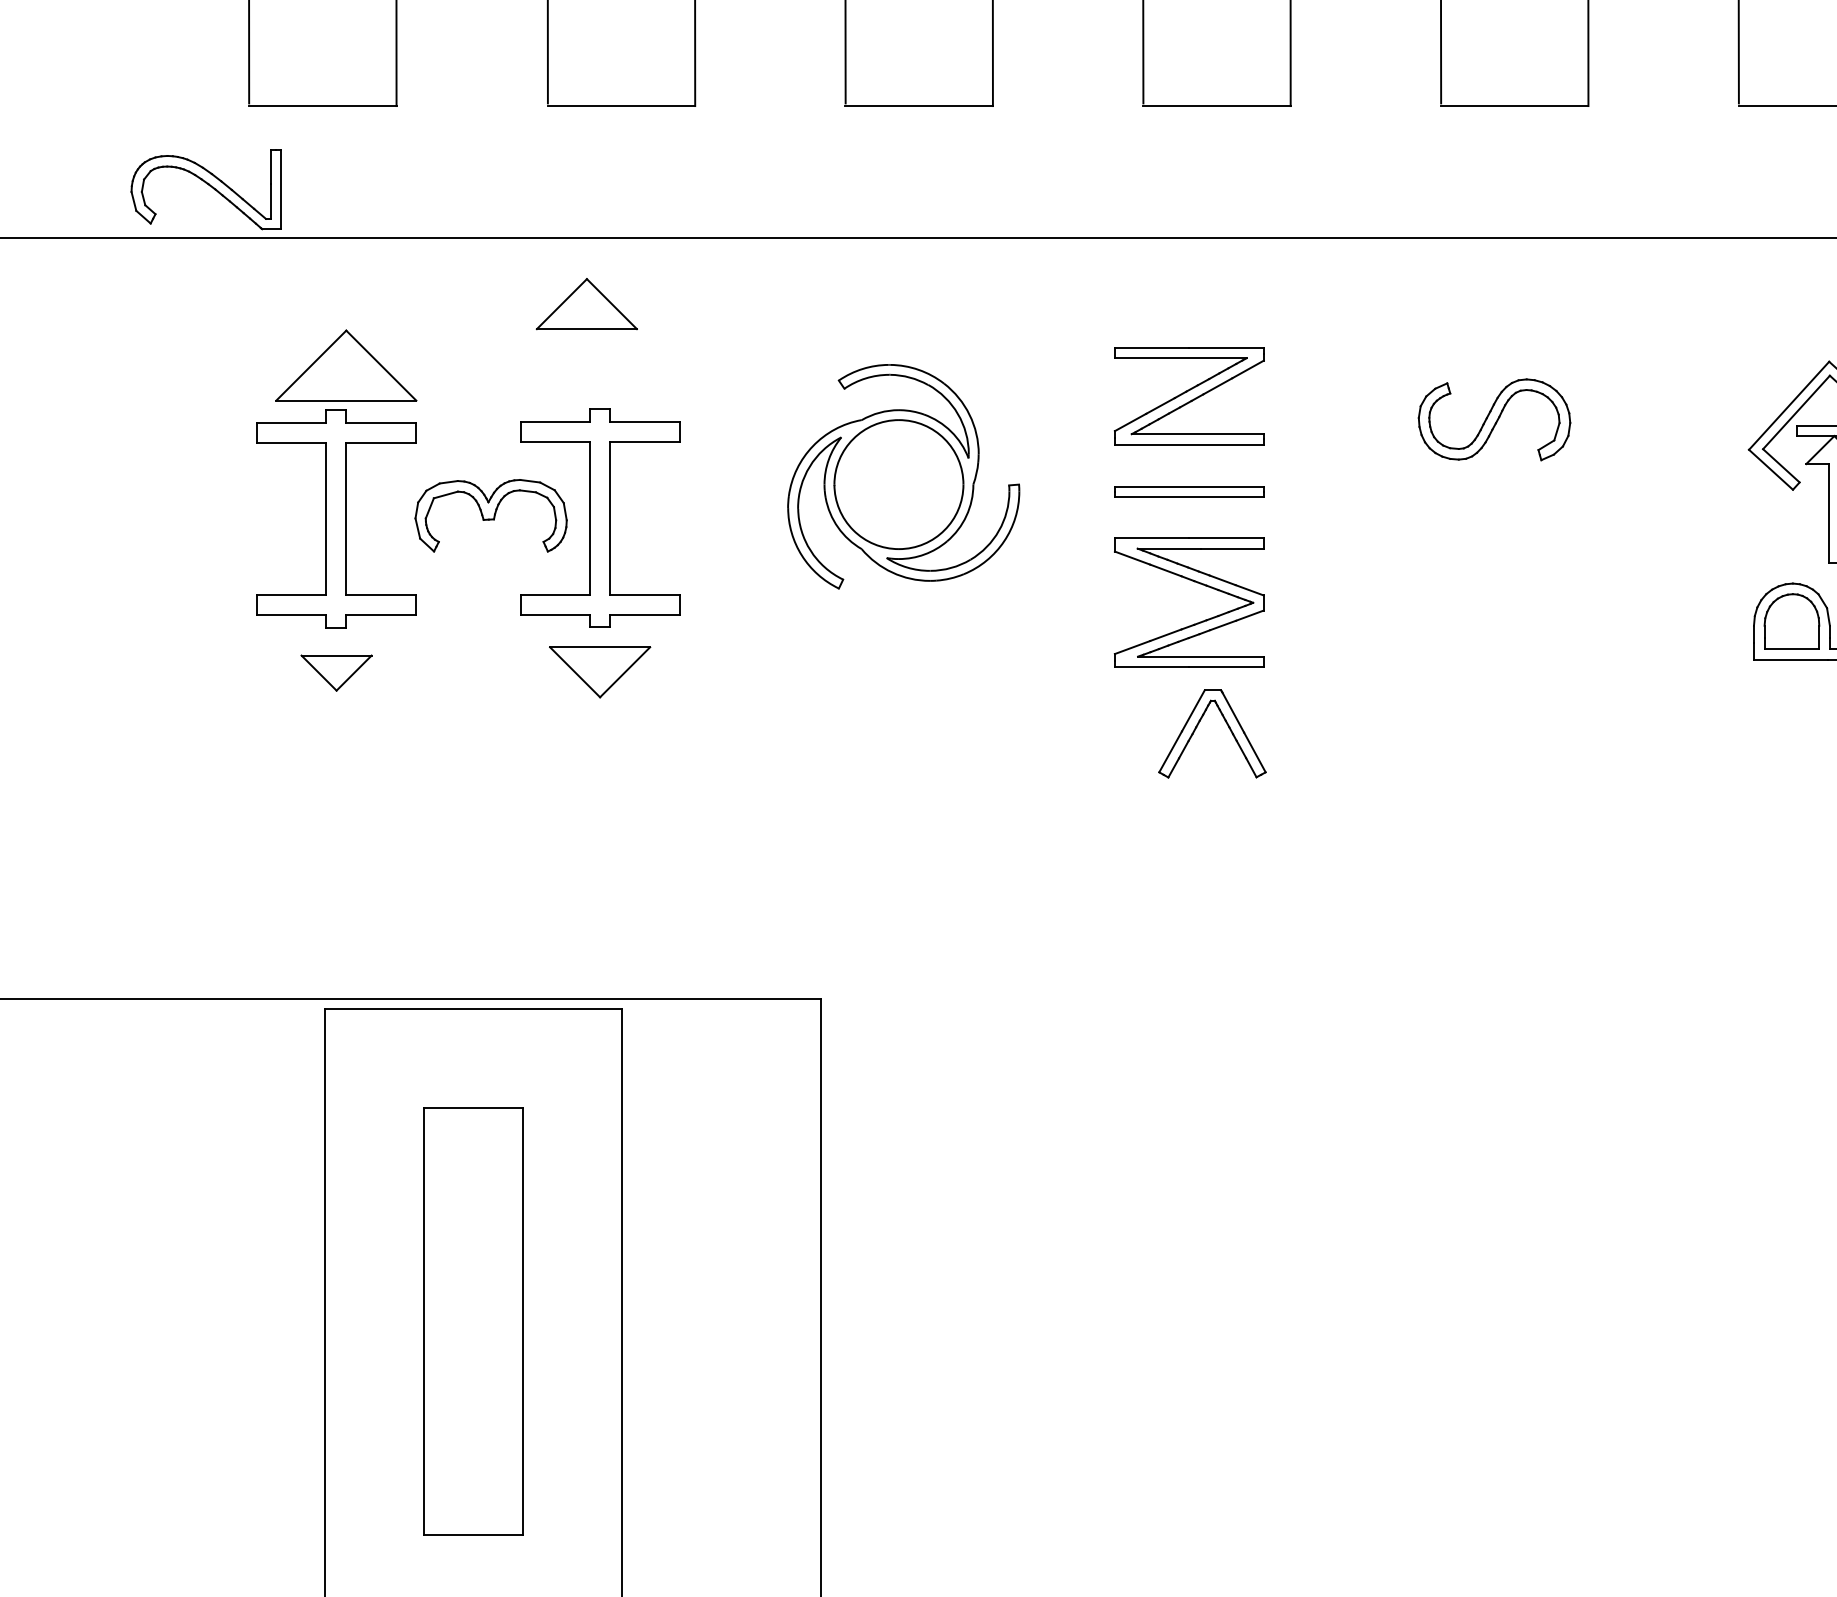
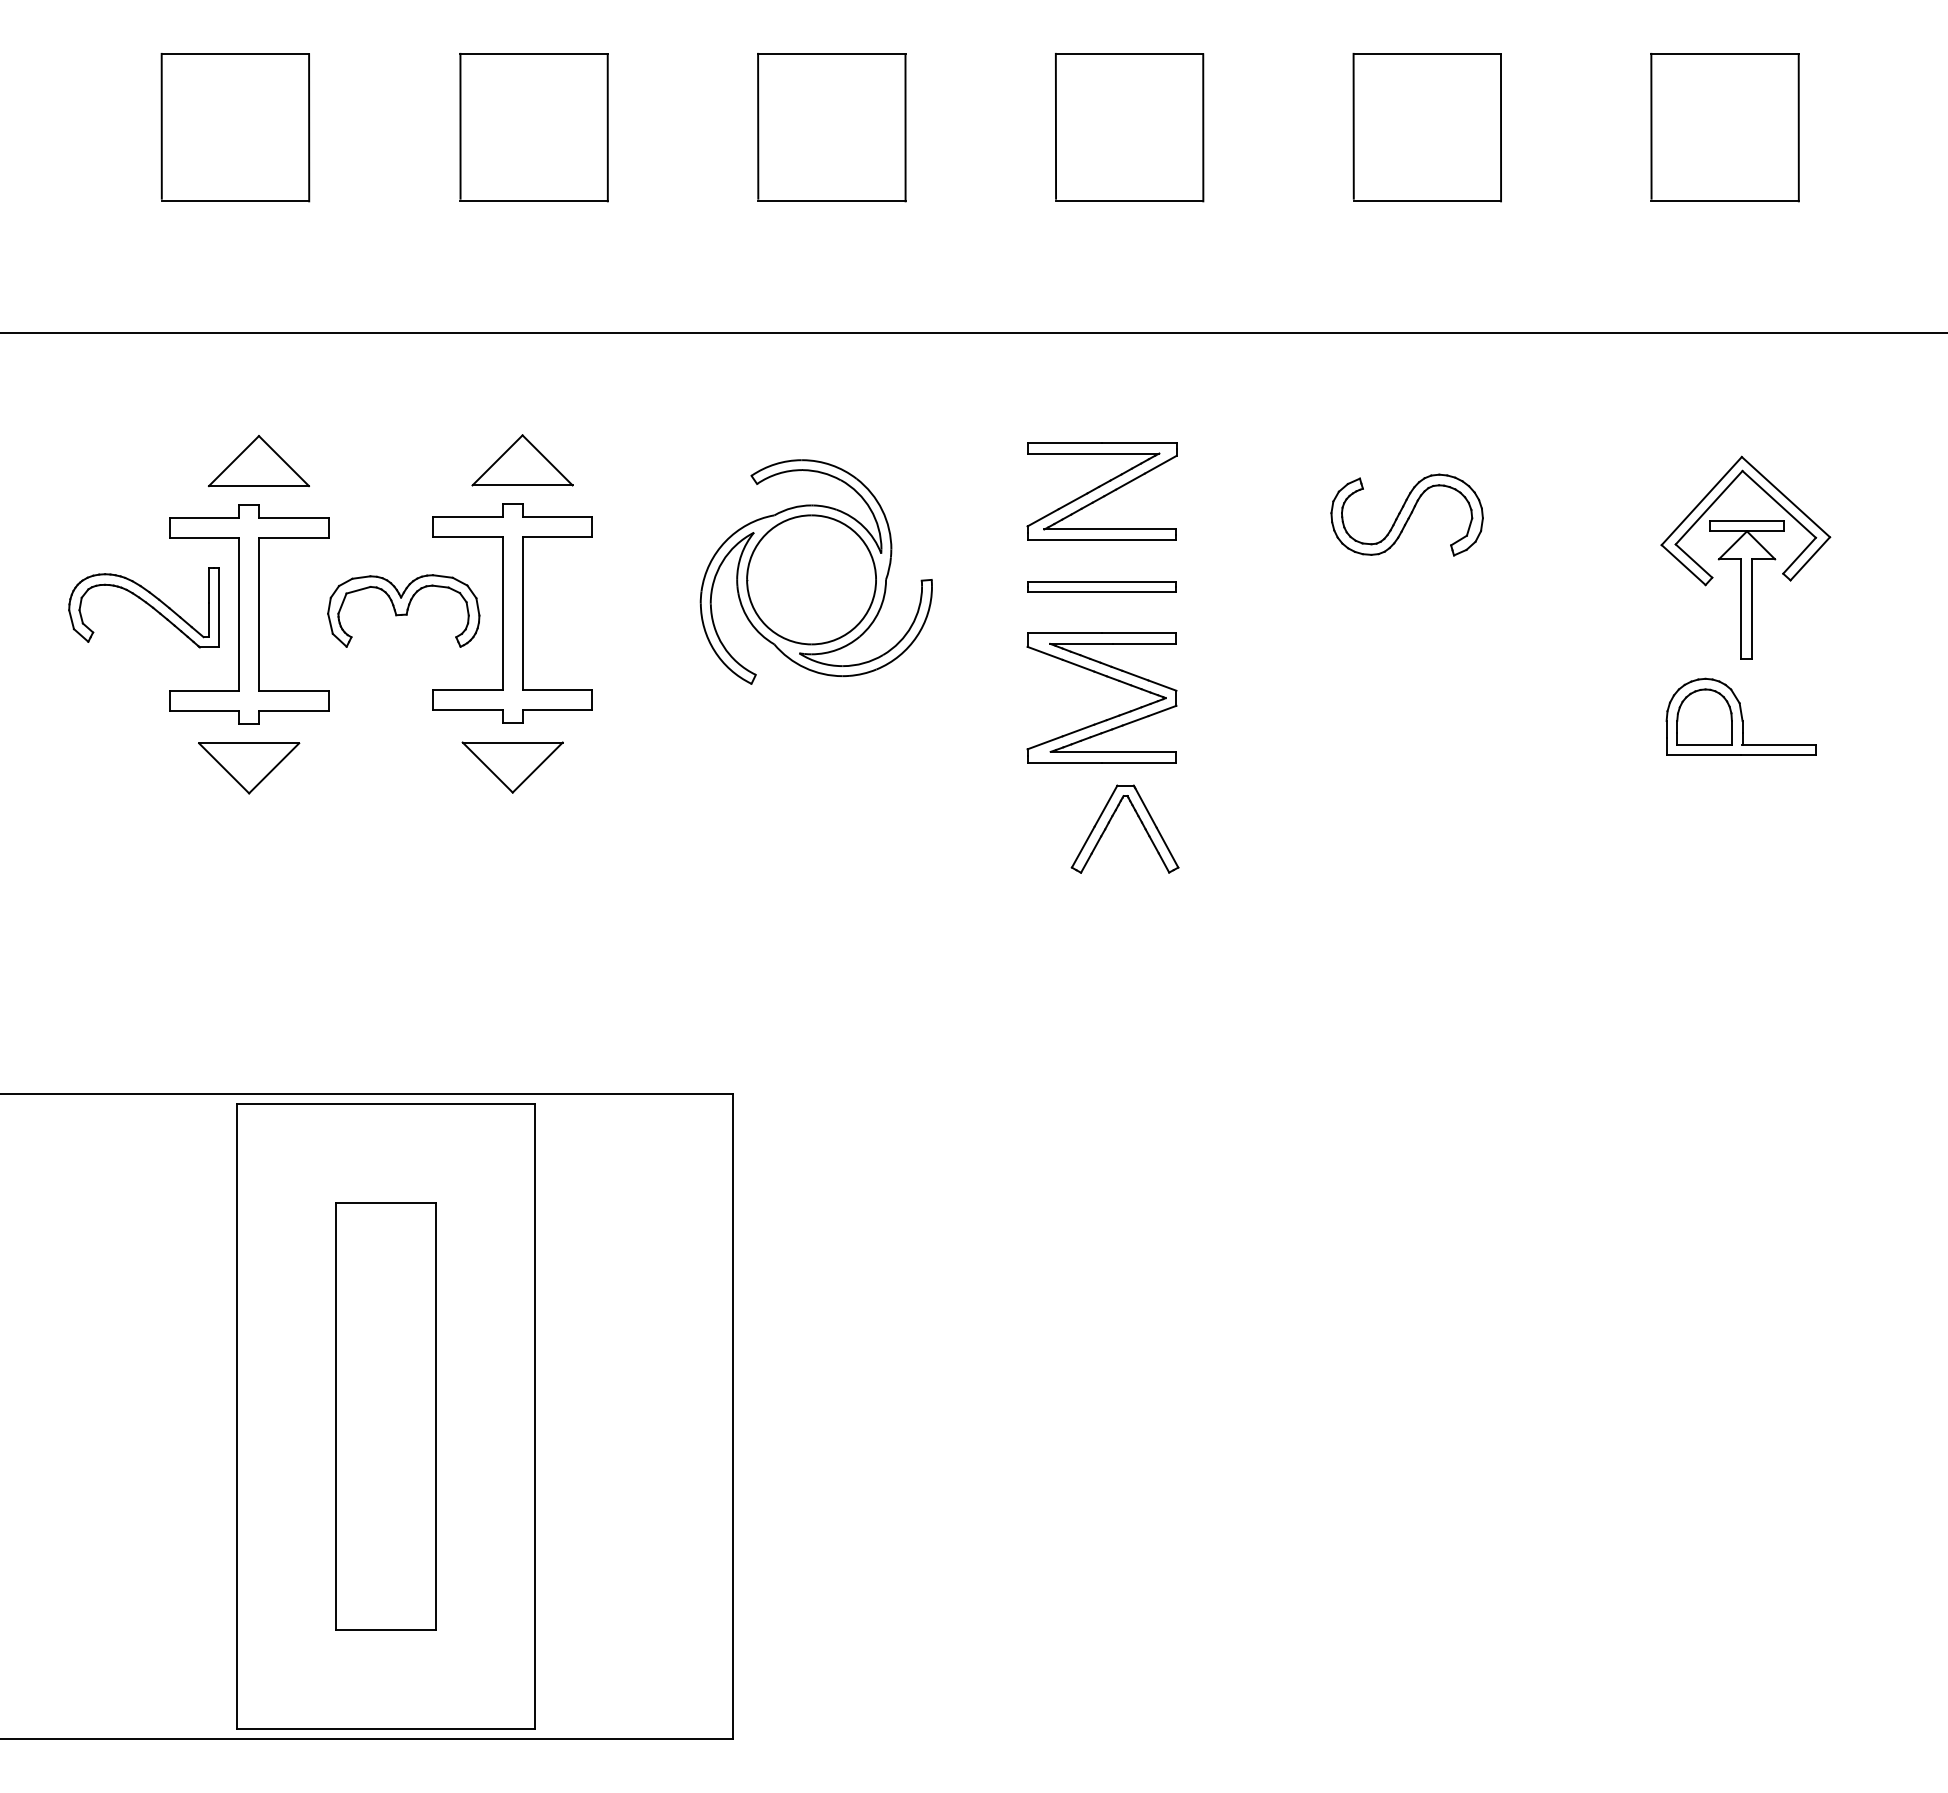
part: (205, 189) -> (143, 607), moved
part: (586, 304) -> (522, 460), moved
part: (345, 366) -> (258, 461), size x0.71
part: (336, 673) -> (249, 768), size x1.43

